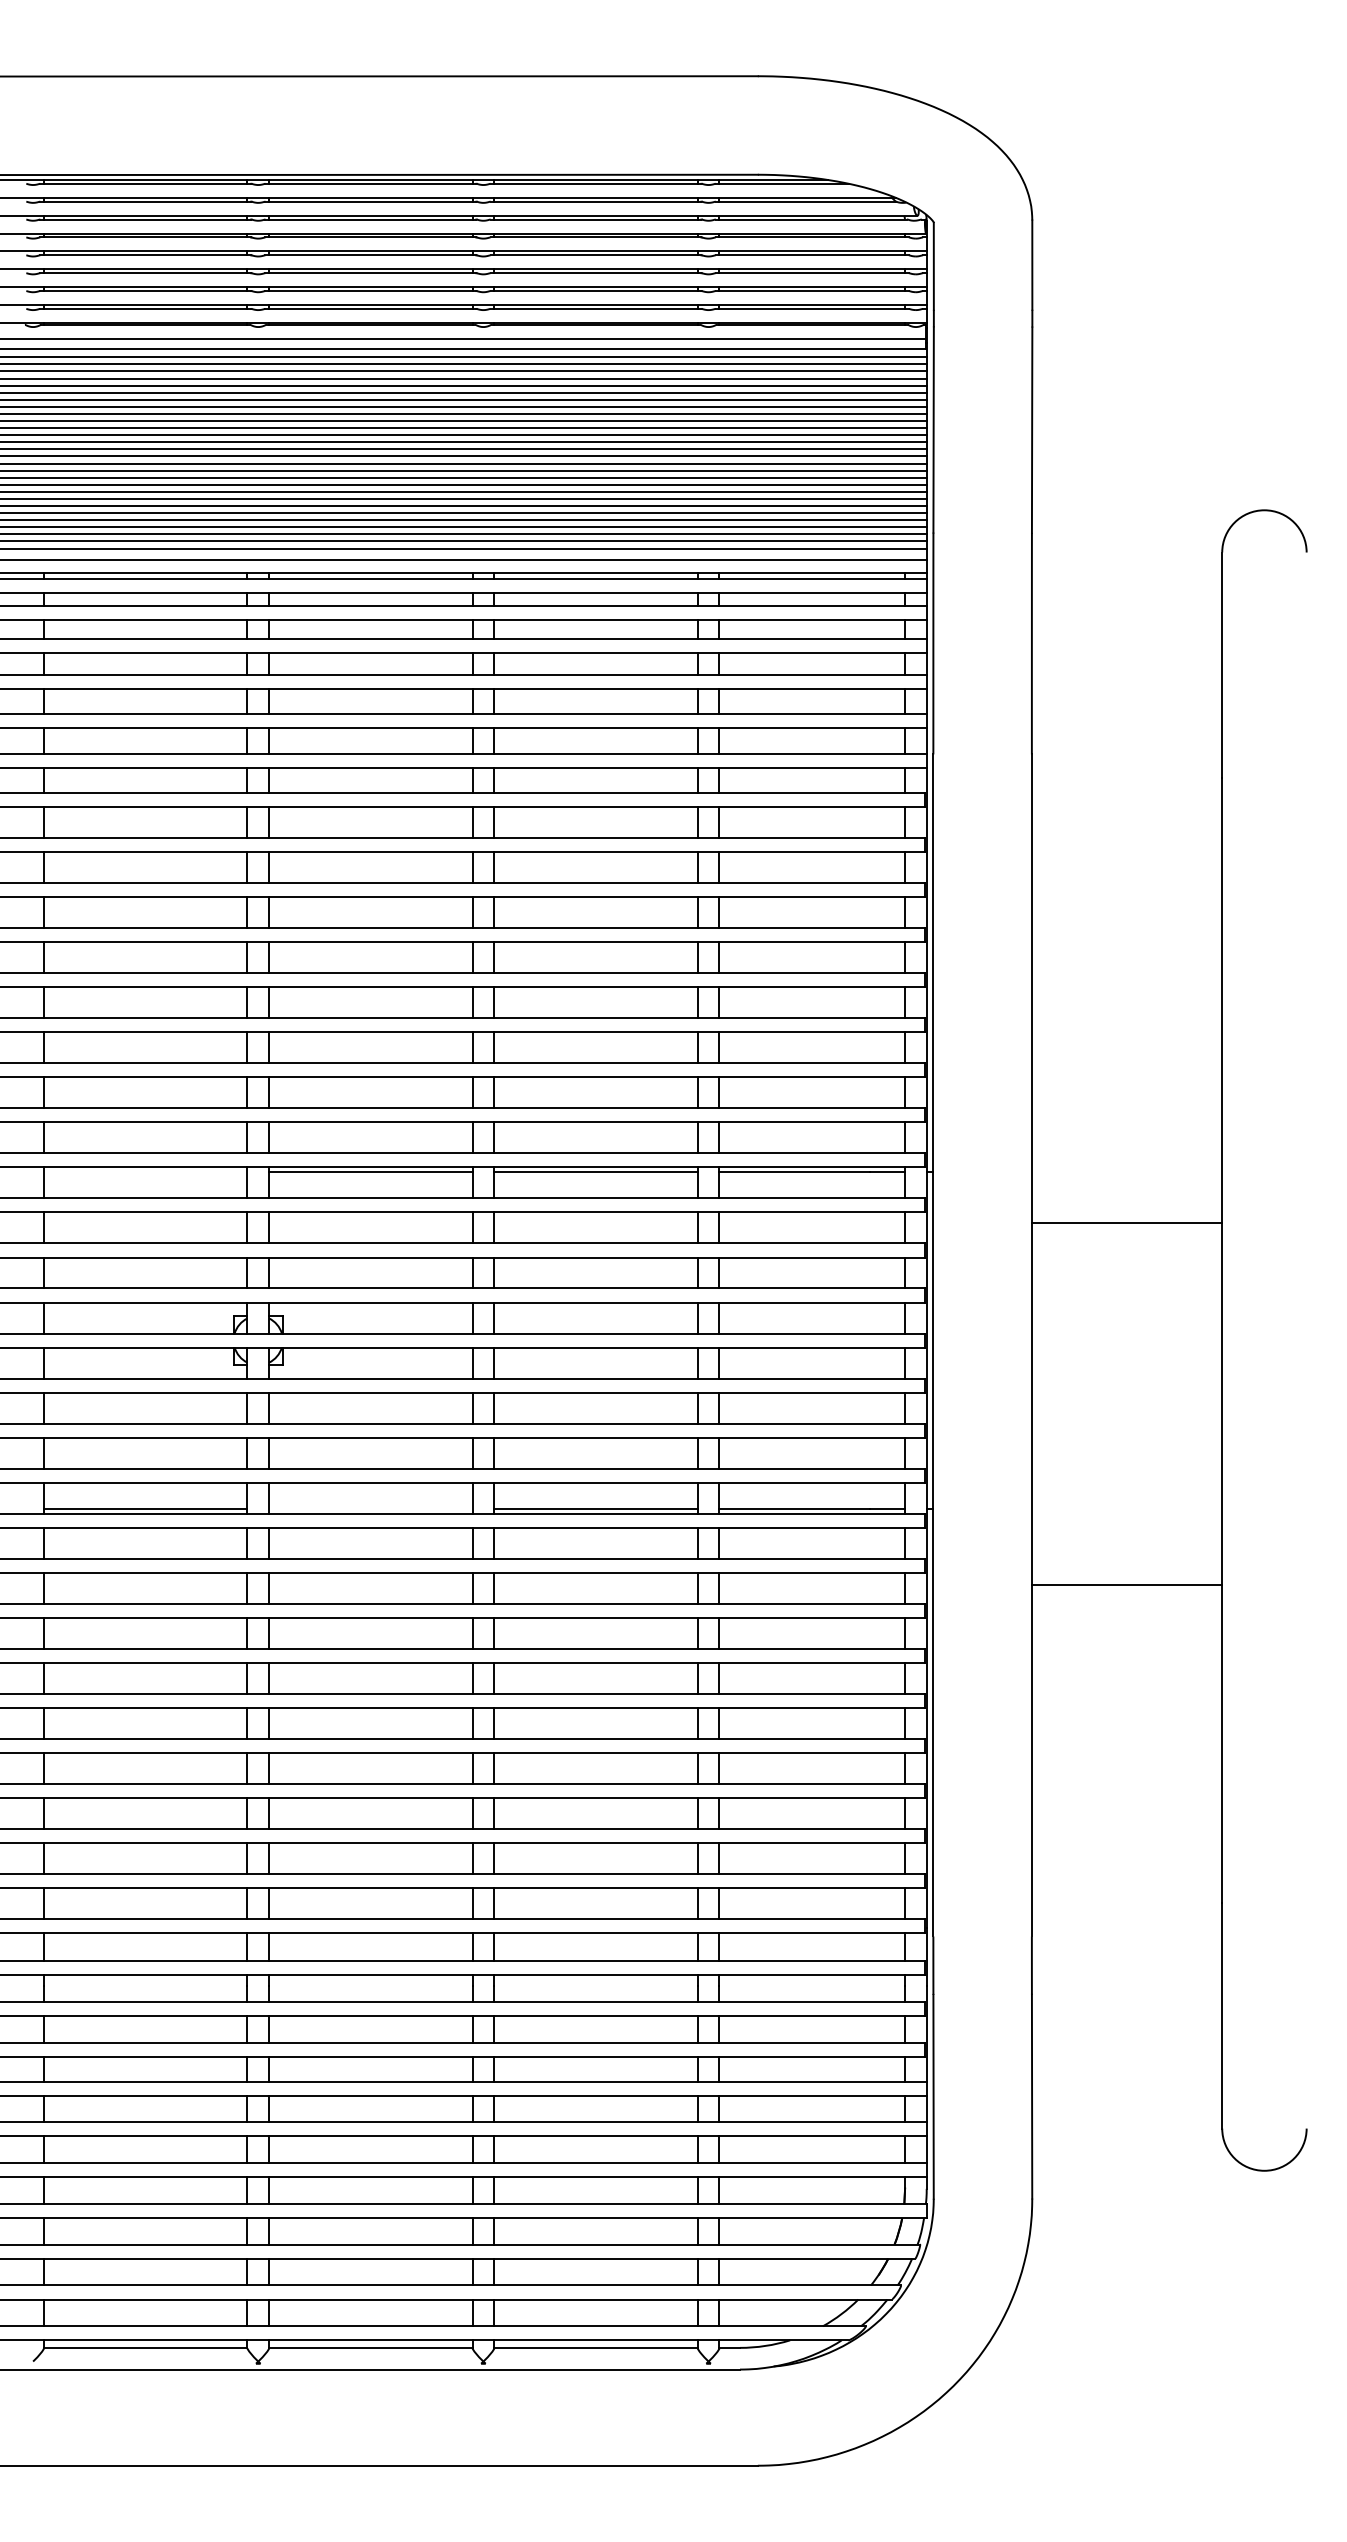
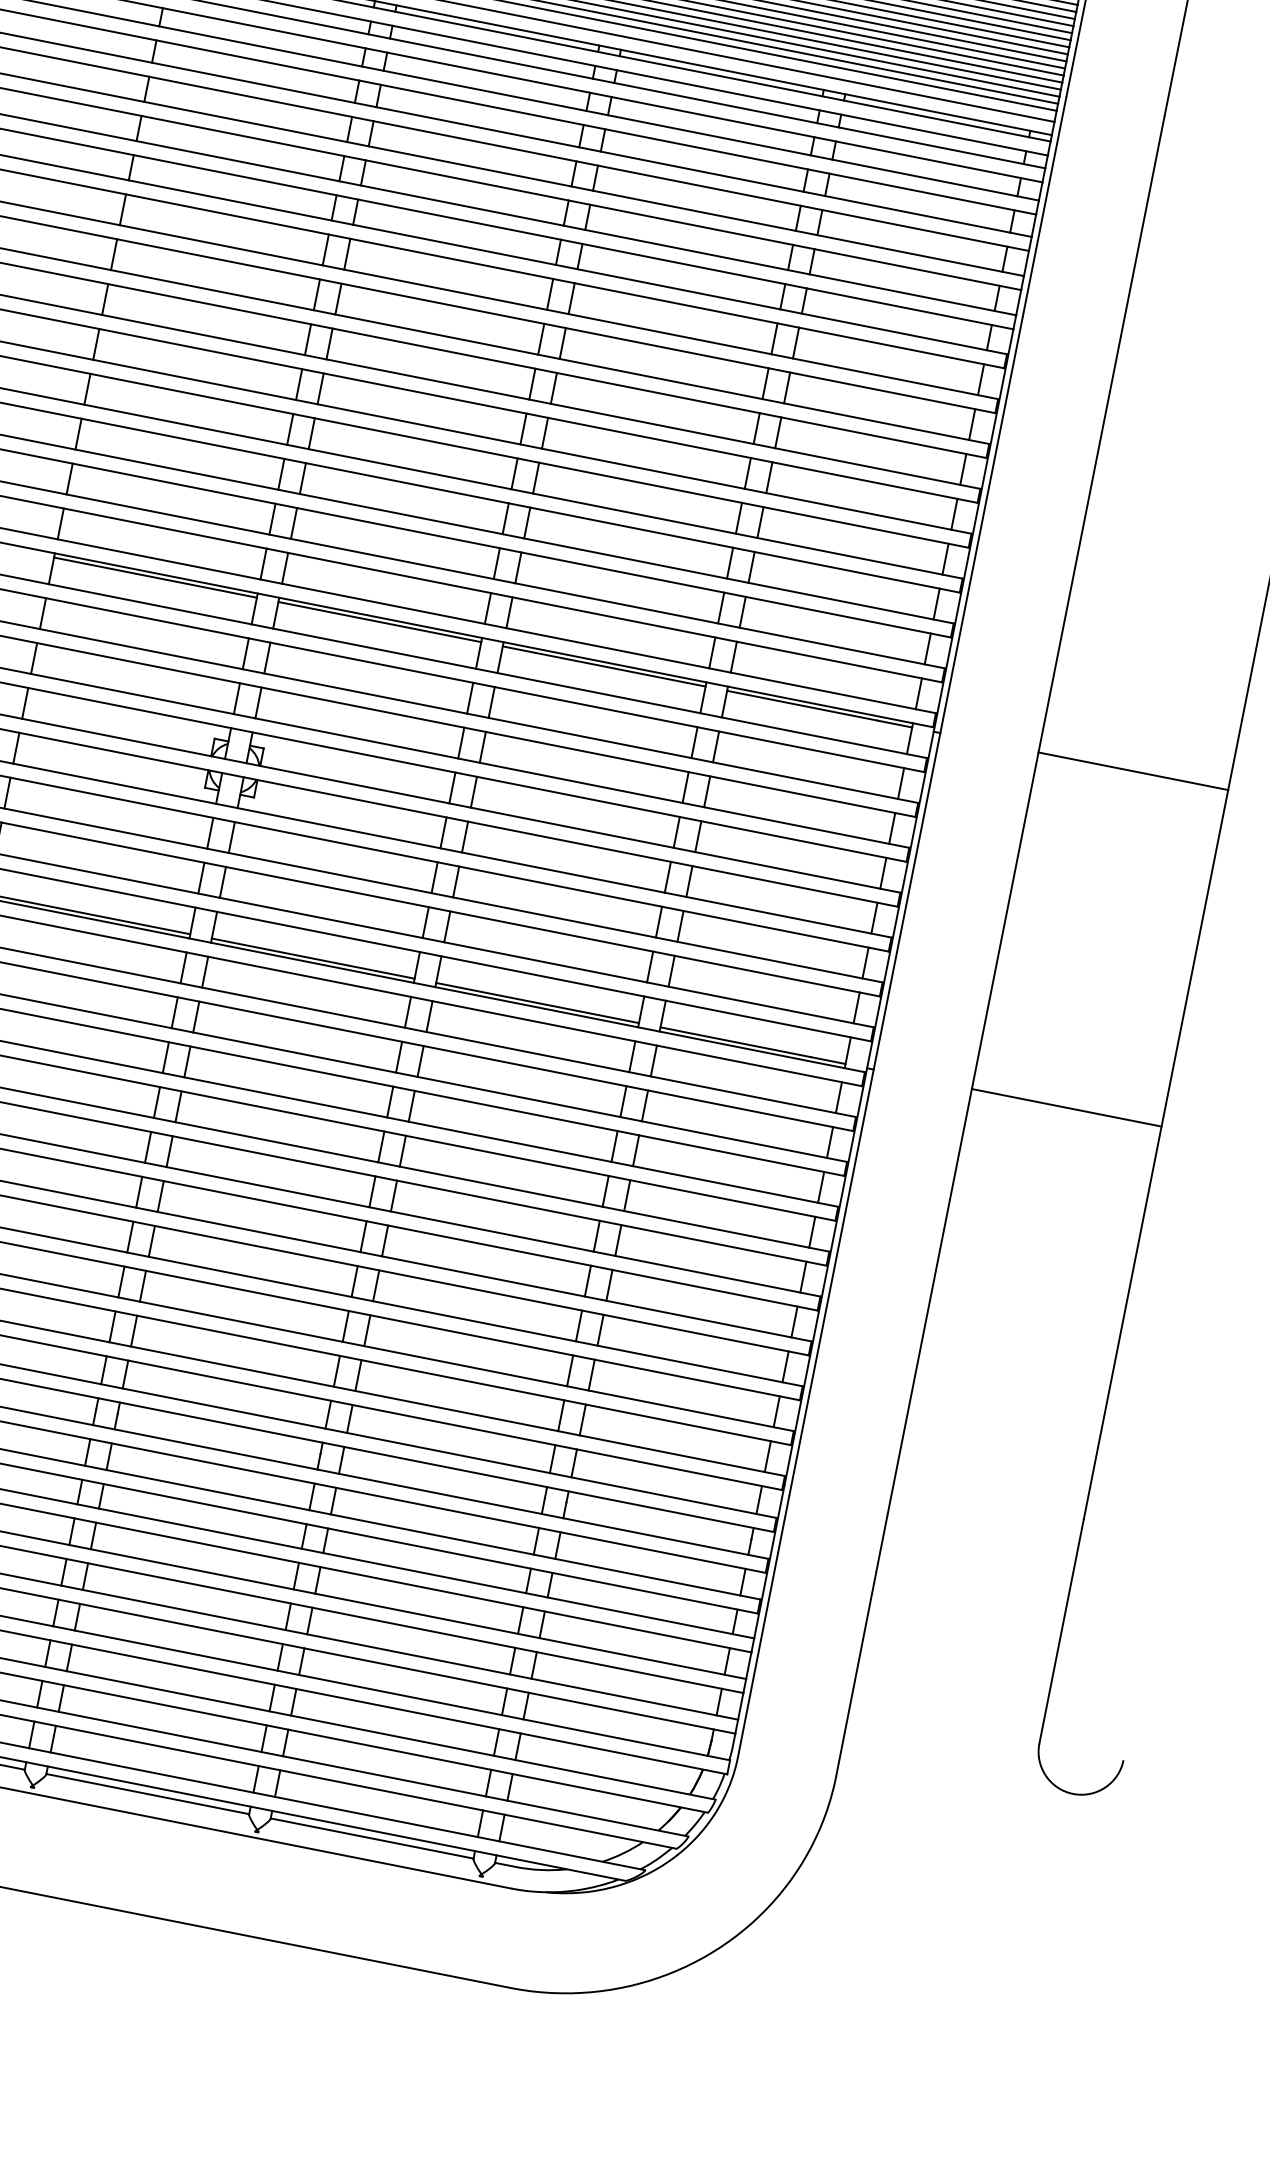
line: (145, 1171) -> (155, 577), added
line: (1126, 1222) -> (1132, 770), moved
line: (370, 1509) -> (312, 958), added
line: (1126, 1585) -> (1066, 1107), moved

